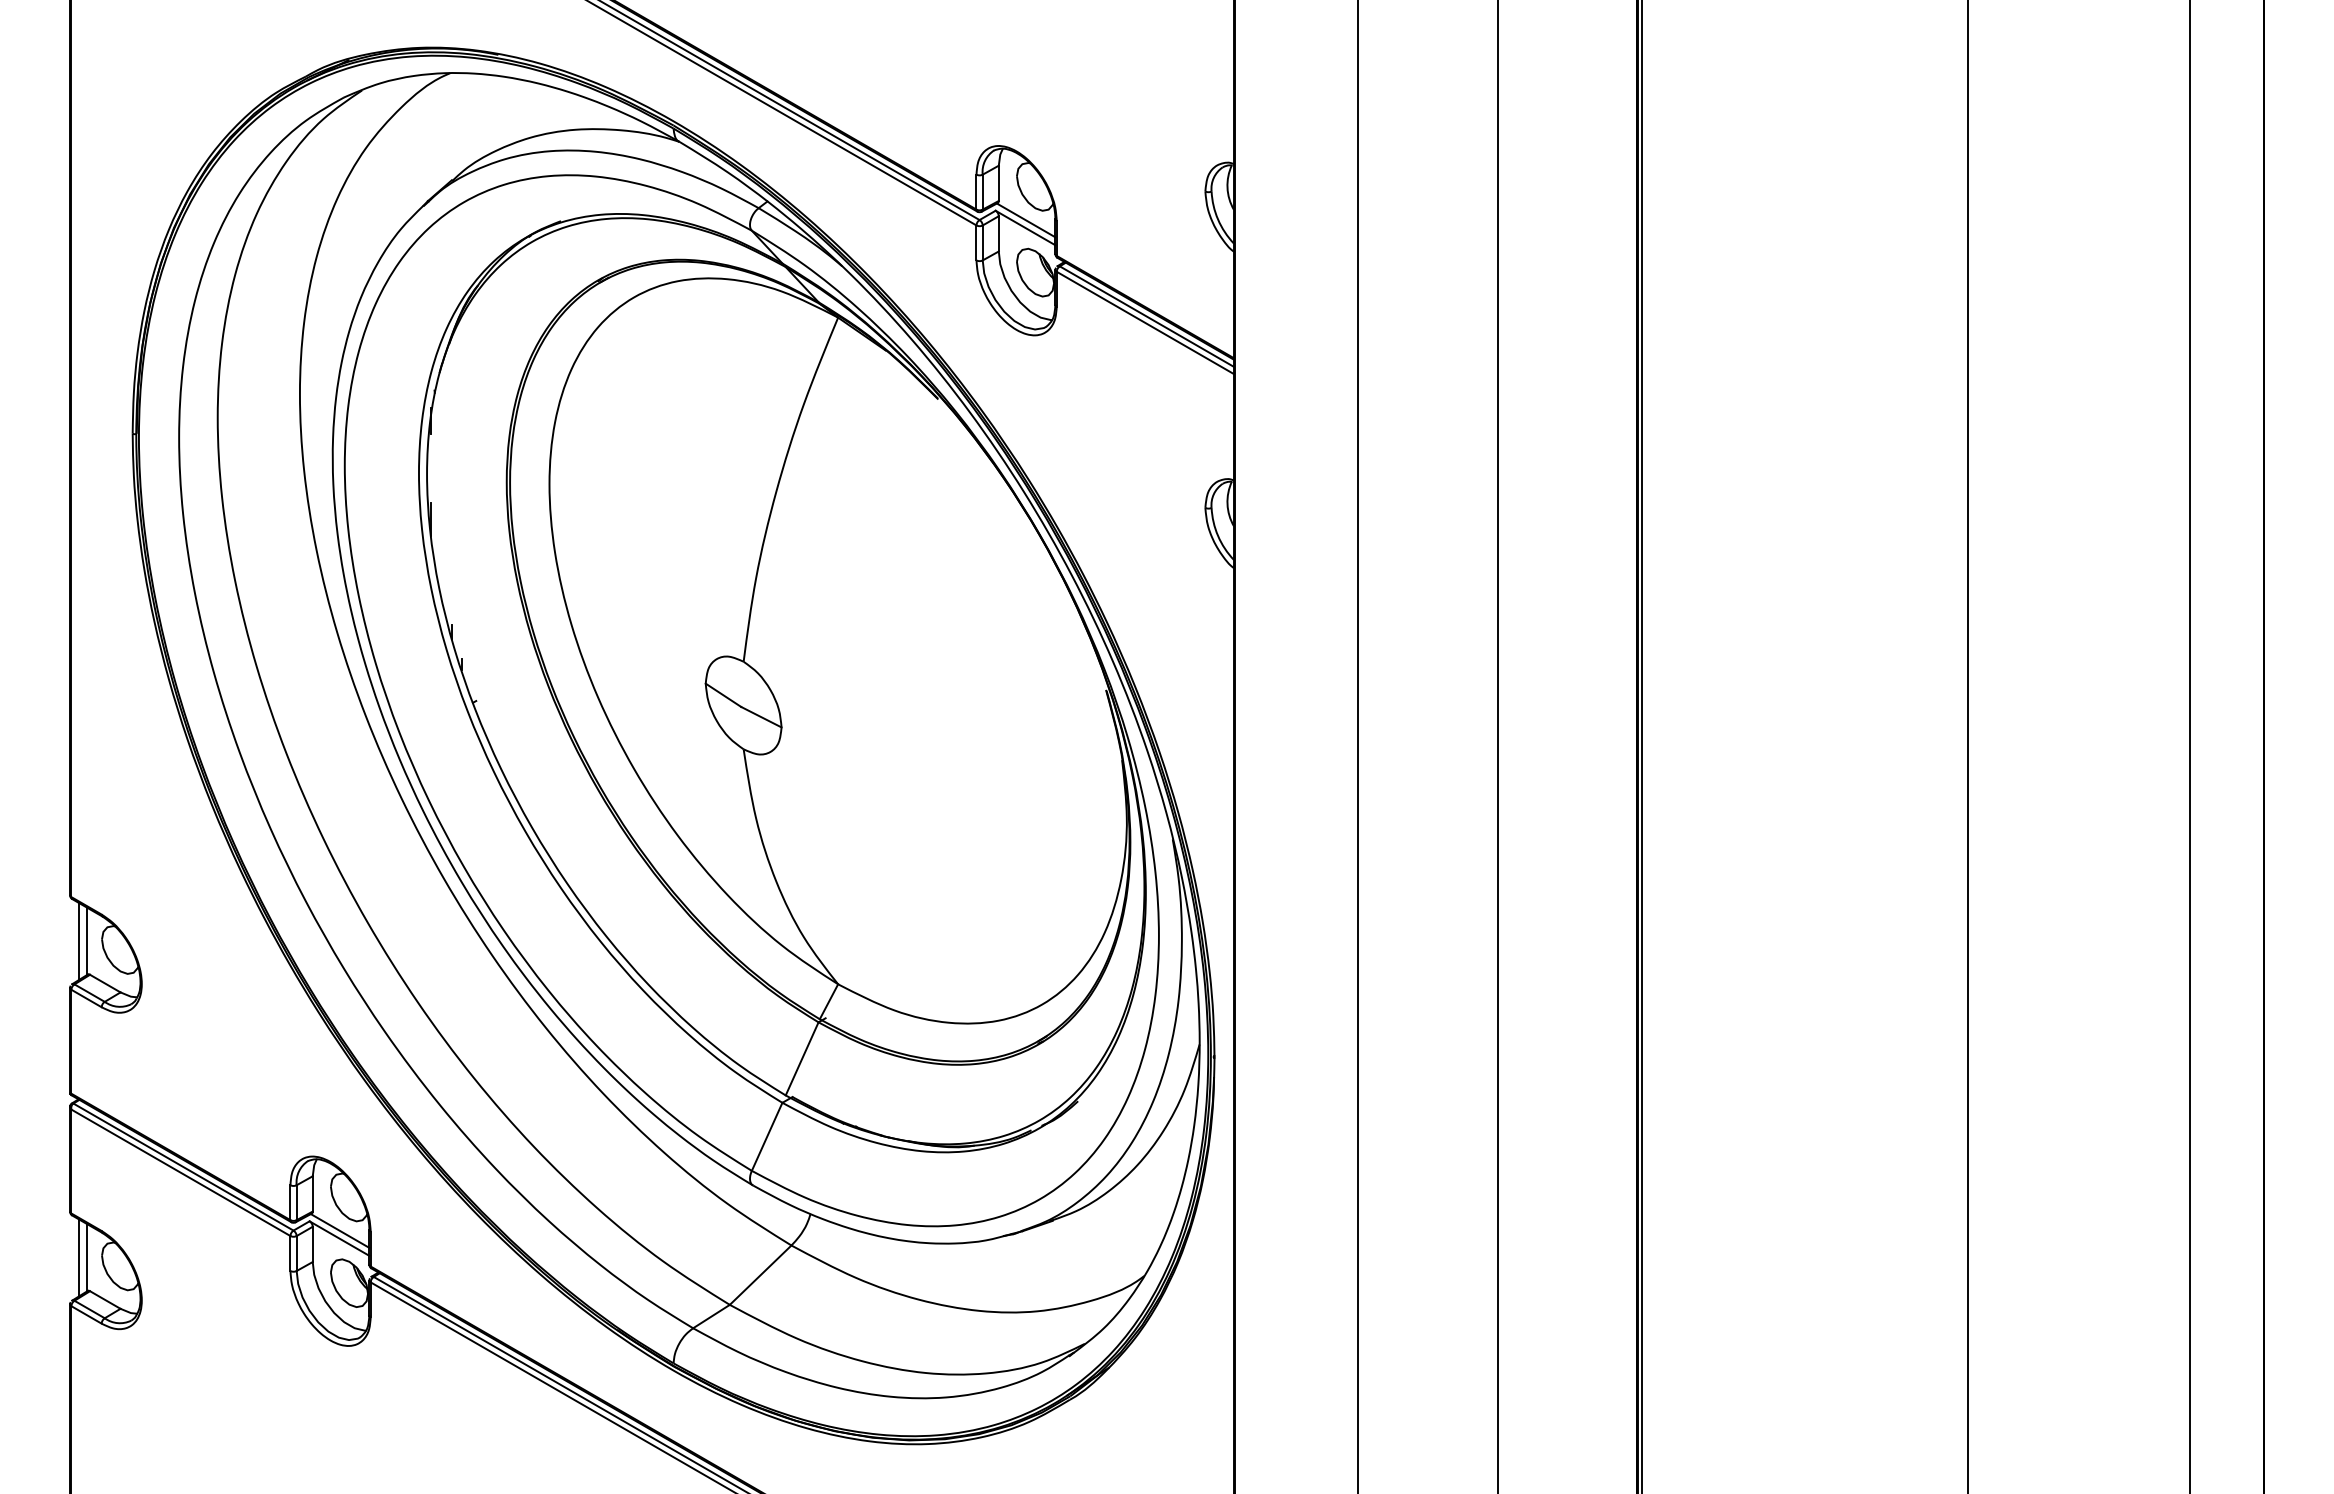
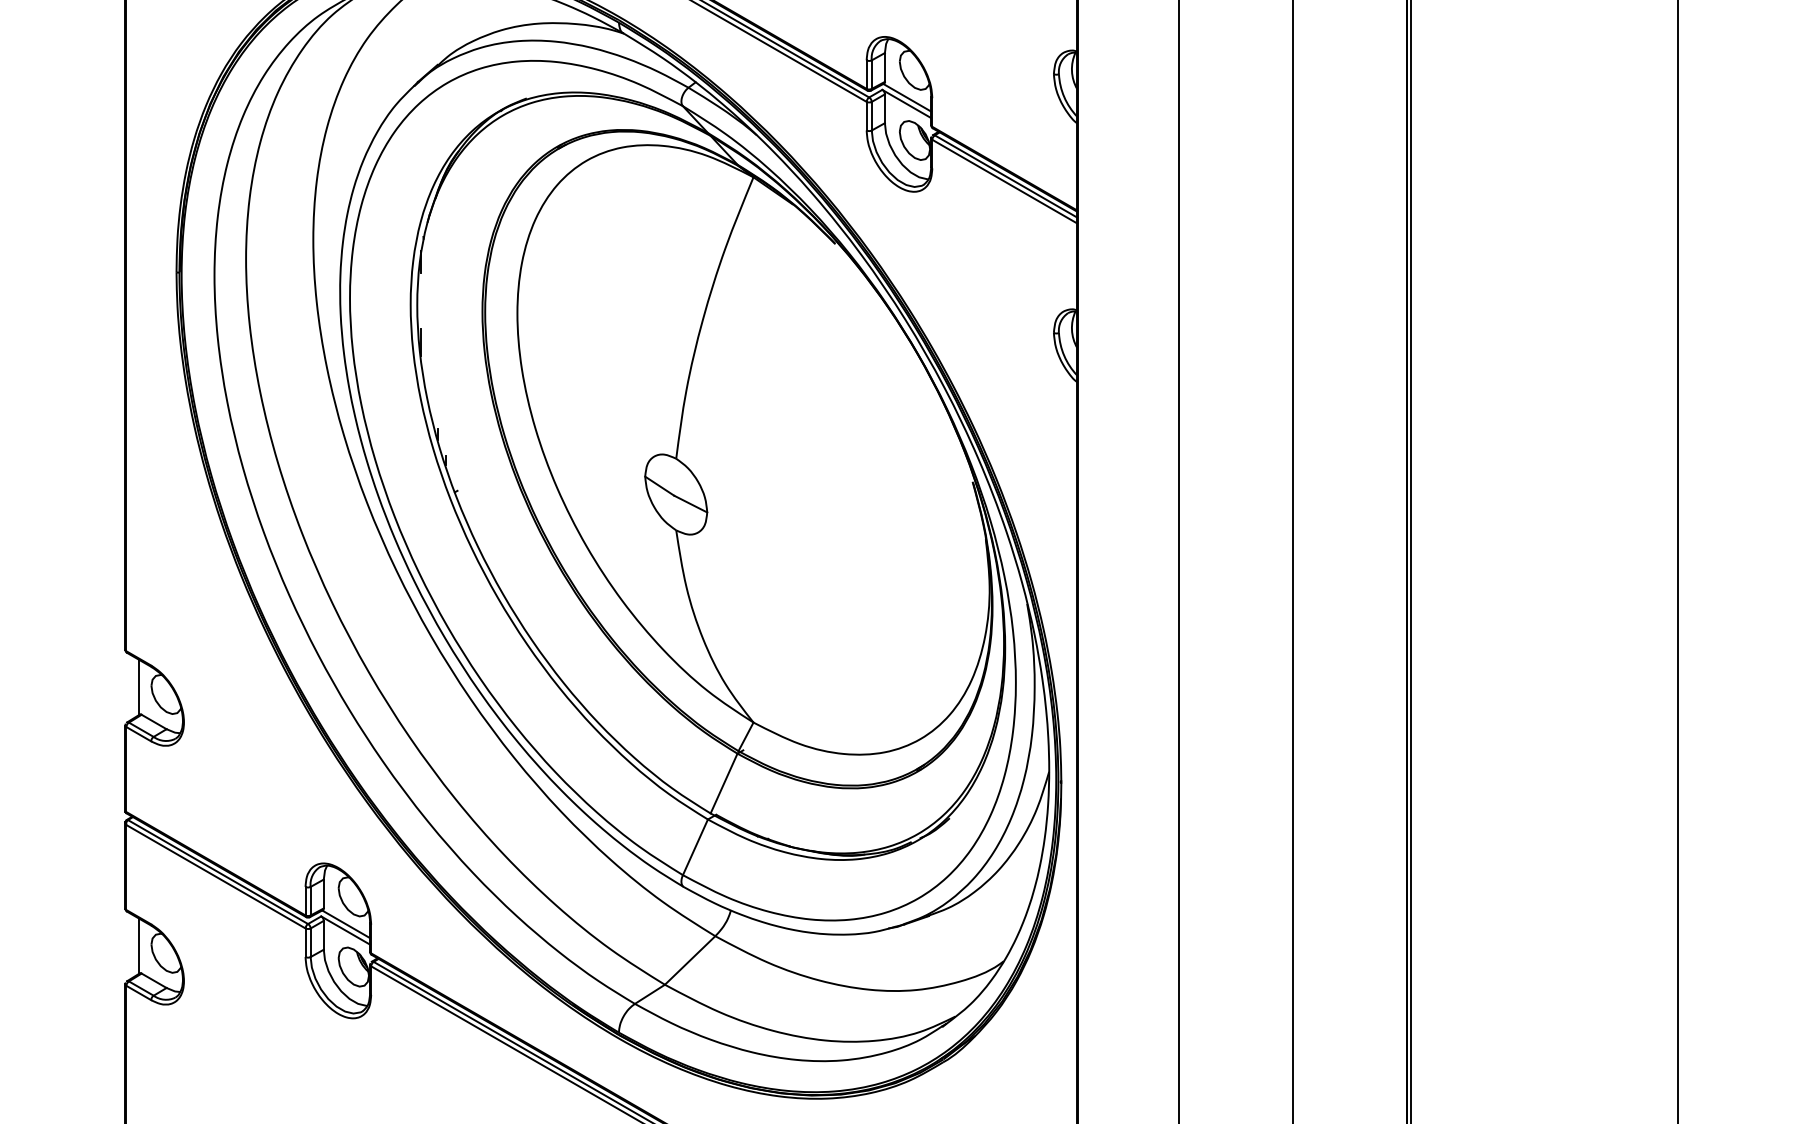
line: (79, 941) -> (133, 687), removed
line: (79, 1257) -> (133, 946), removed

